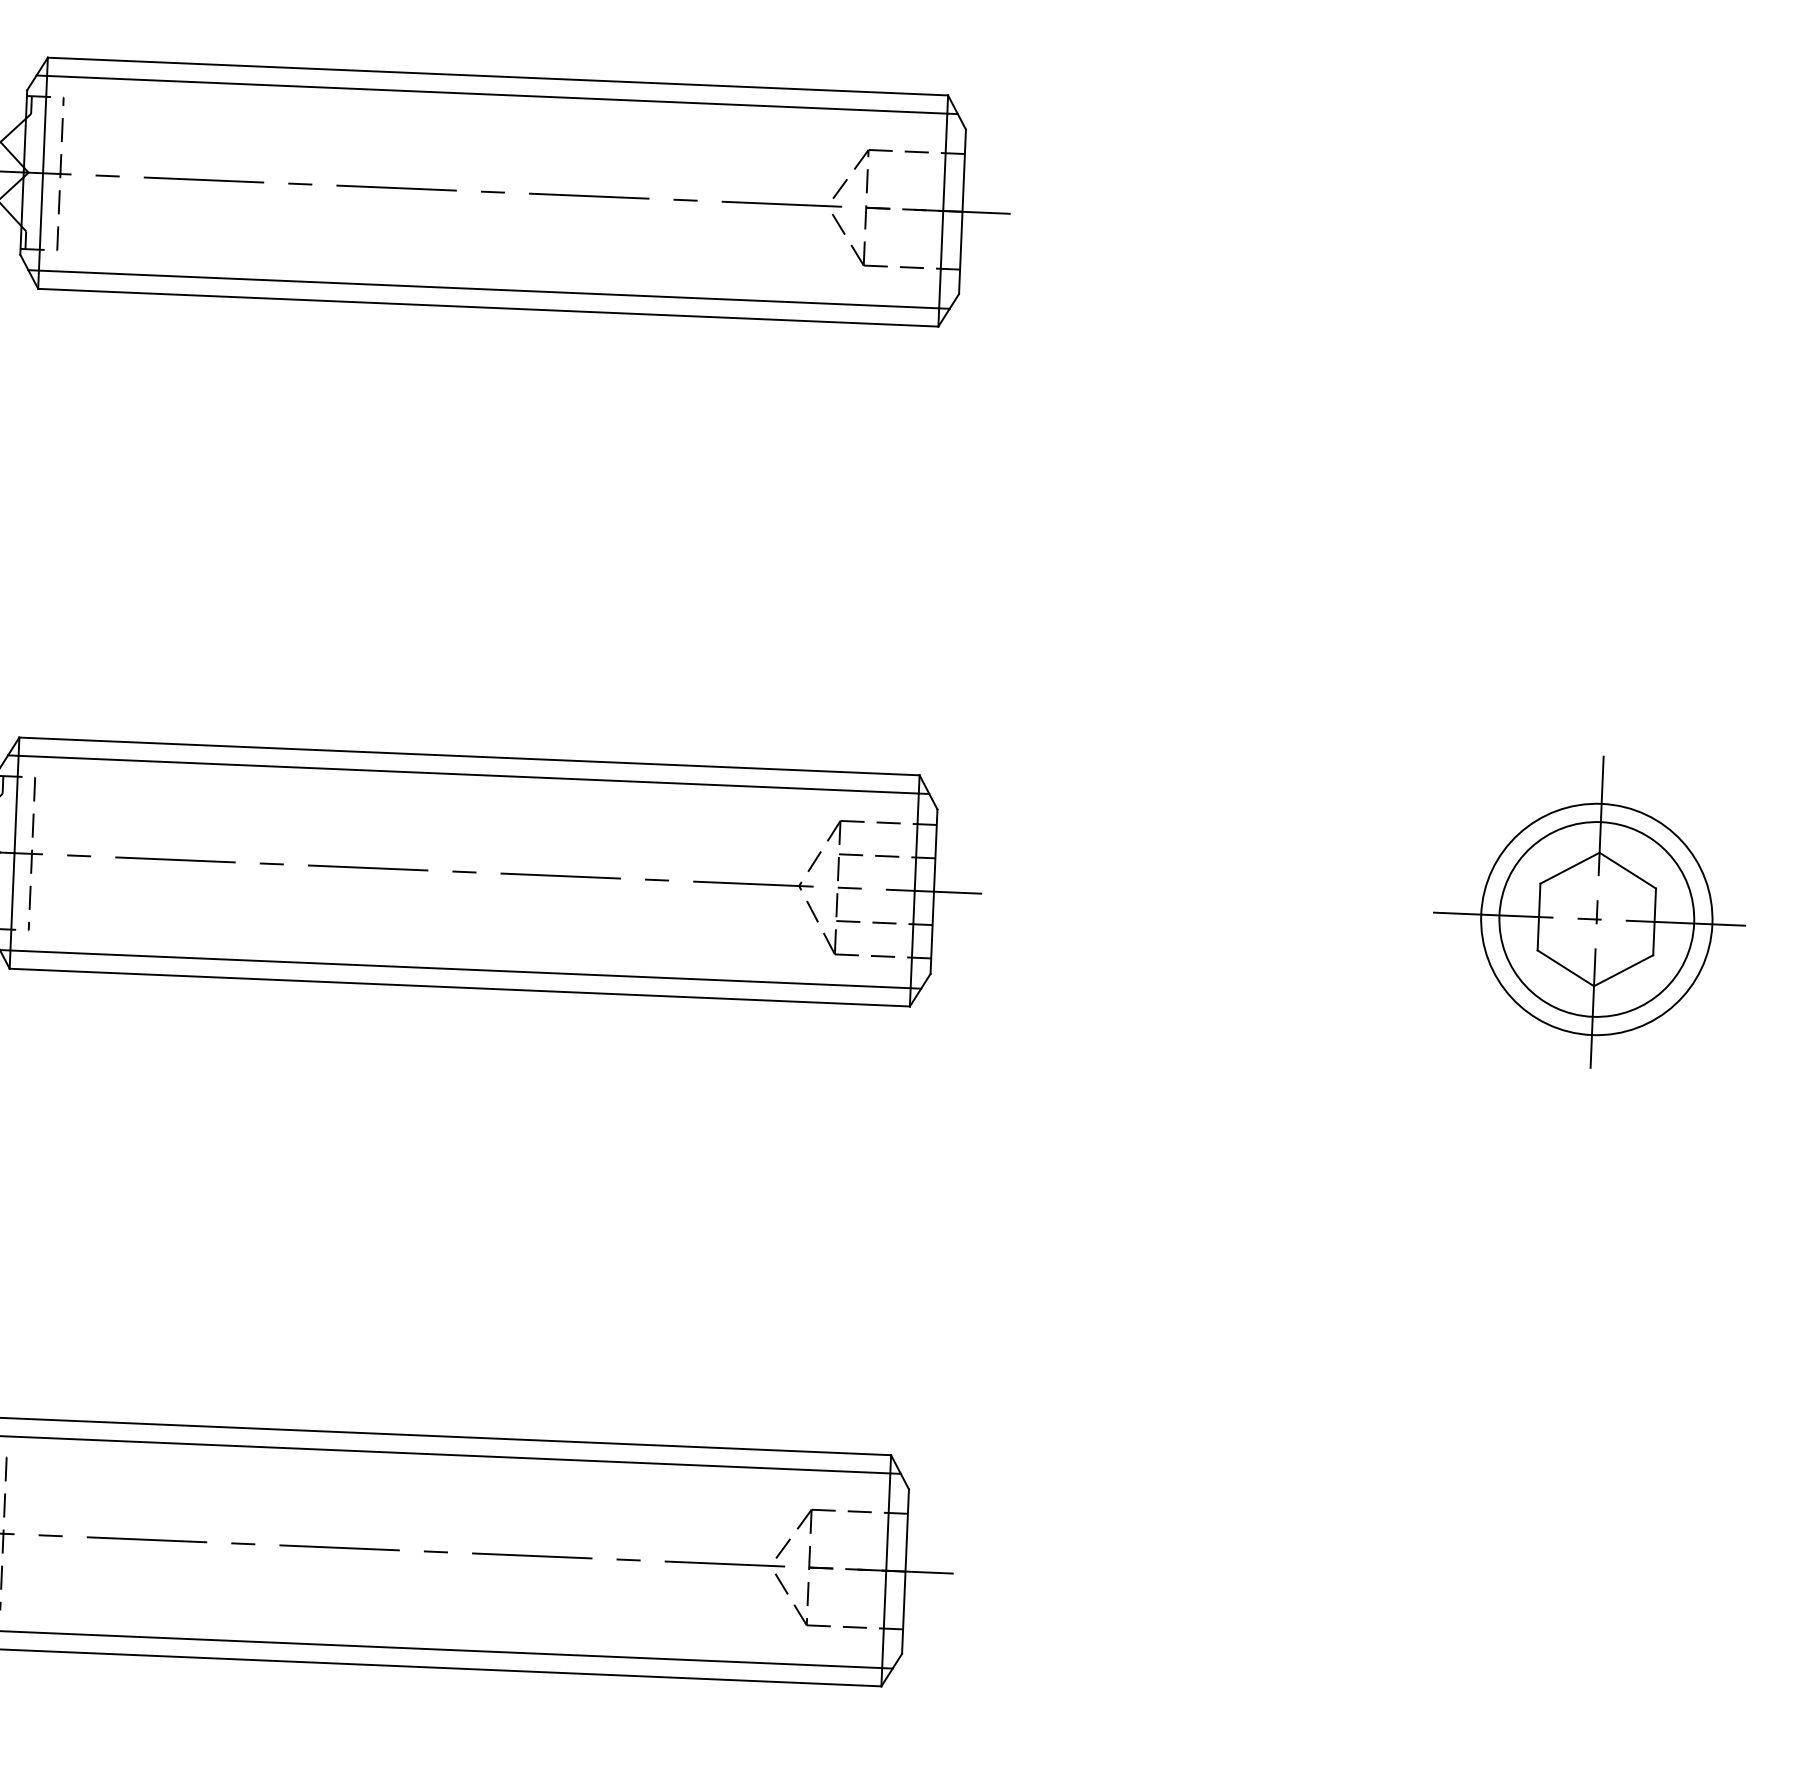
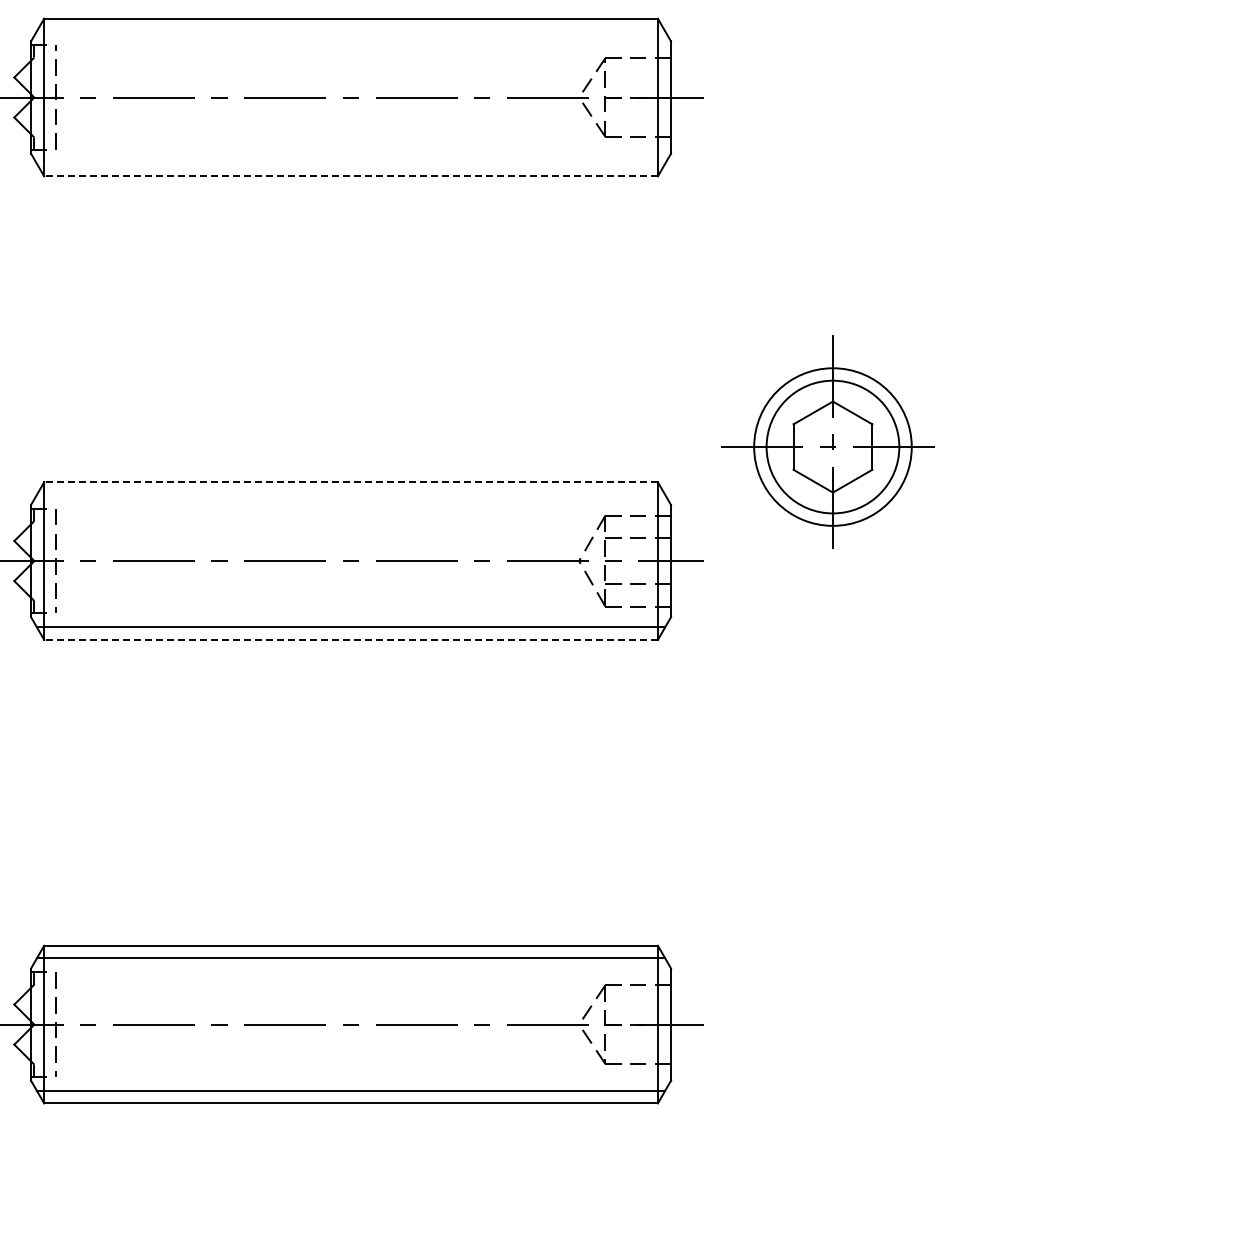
line: (497, 95) -> (351, 31), removed
line: (489, 288) -> (351, 163), removed
line: (488, 308) -> (351, 176), solid -> dashed
line: (470, 756) -> (351, 482), solid -> dashed
line: (469, 774) -> (351, 494), removed
part: (1589, 910) -> (827, 441), moved
line: (460, 987) -> (351, 639), solid -> dashed

